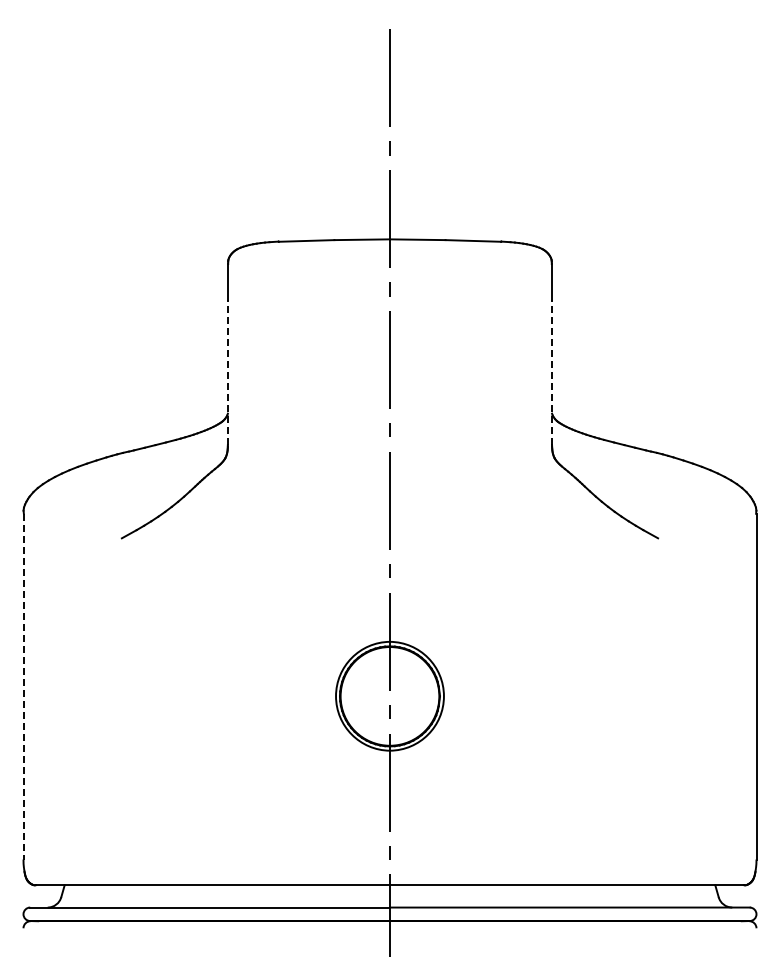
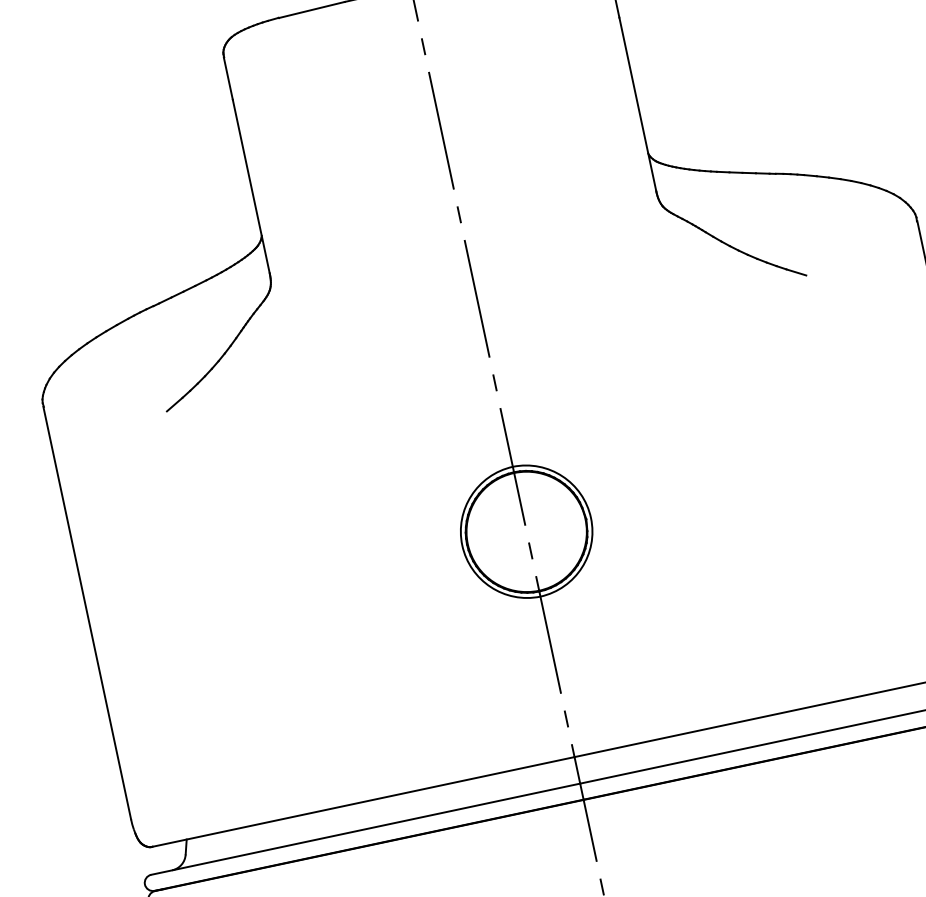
line: (227, 372) -> (250, 186), dashed -> solid
line: (552, 372) -> (638, 104), dashed -> solid
line: (23, 686) -> (87, 612), dashed -> solid

